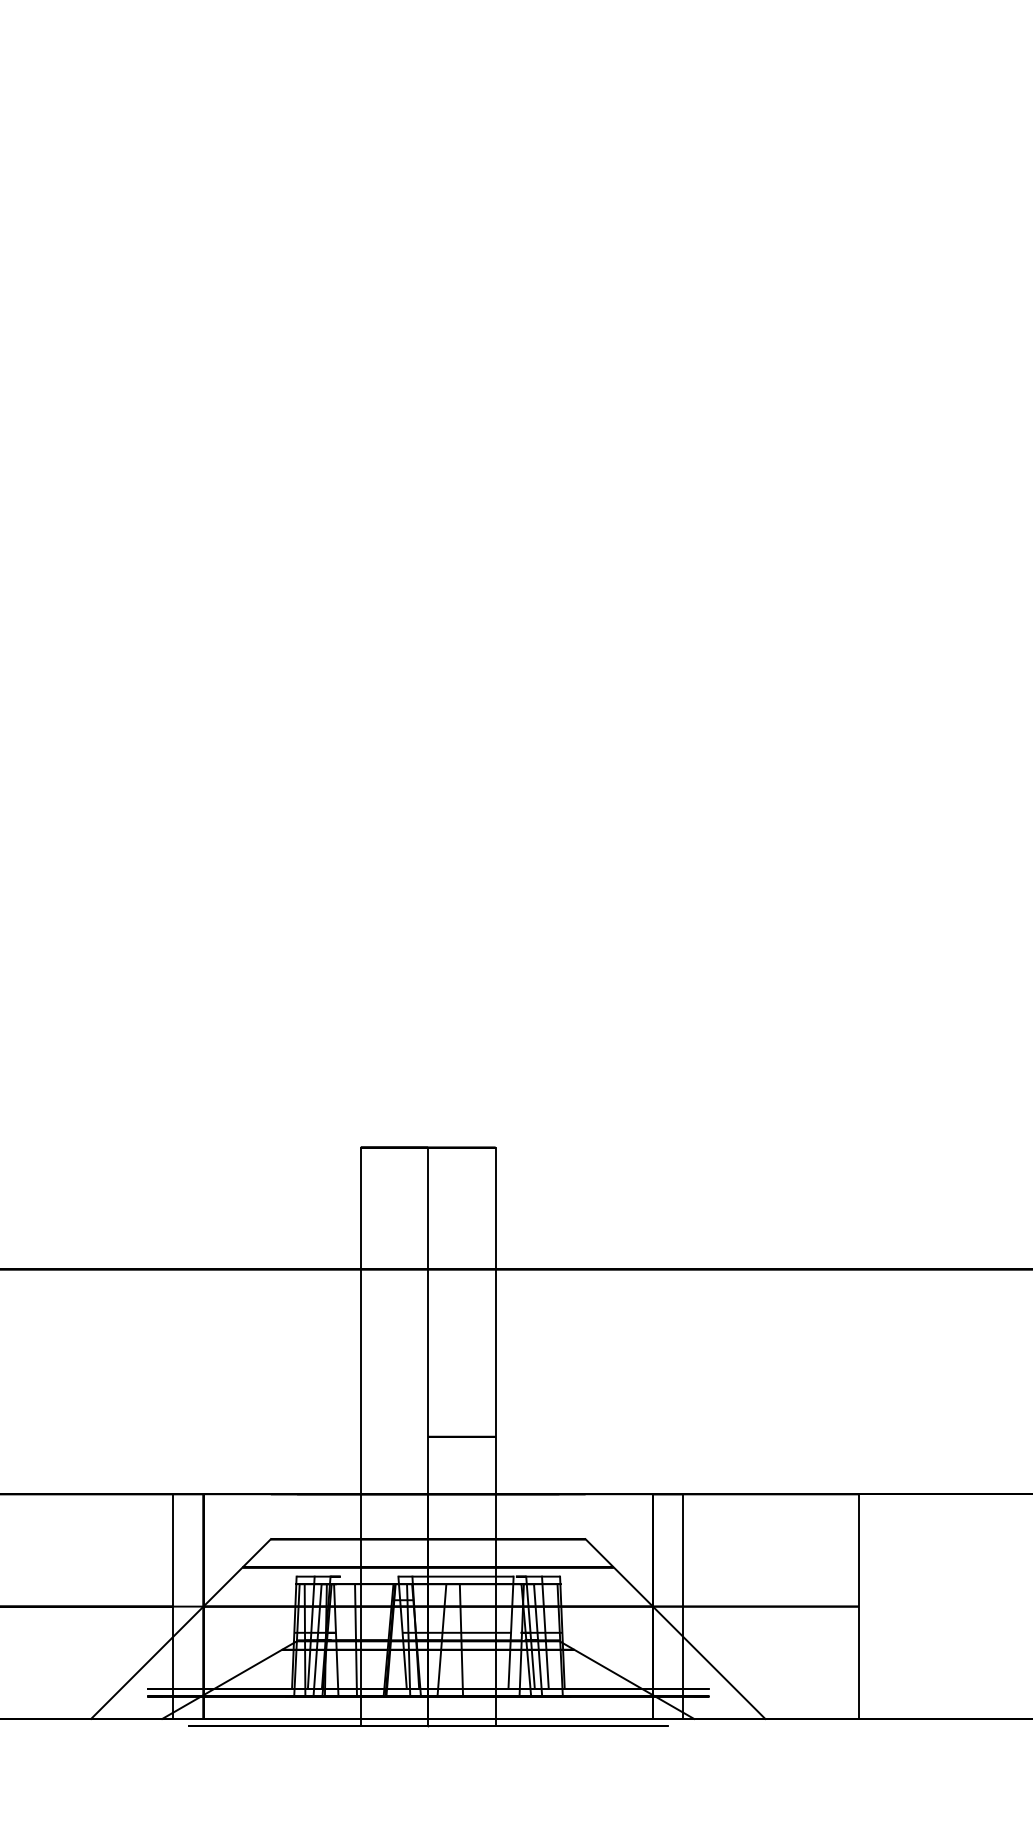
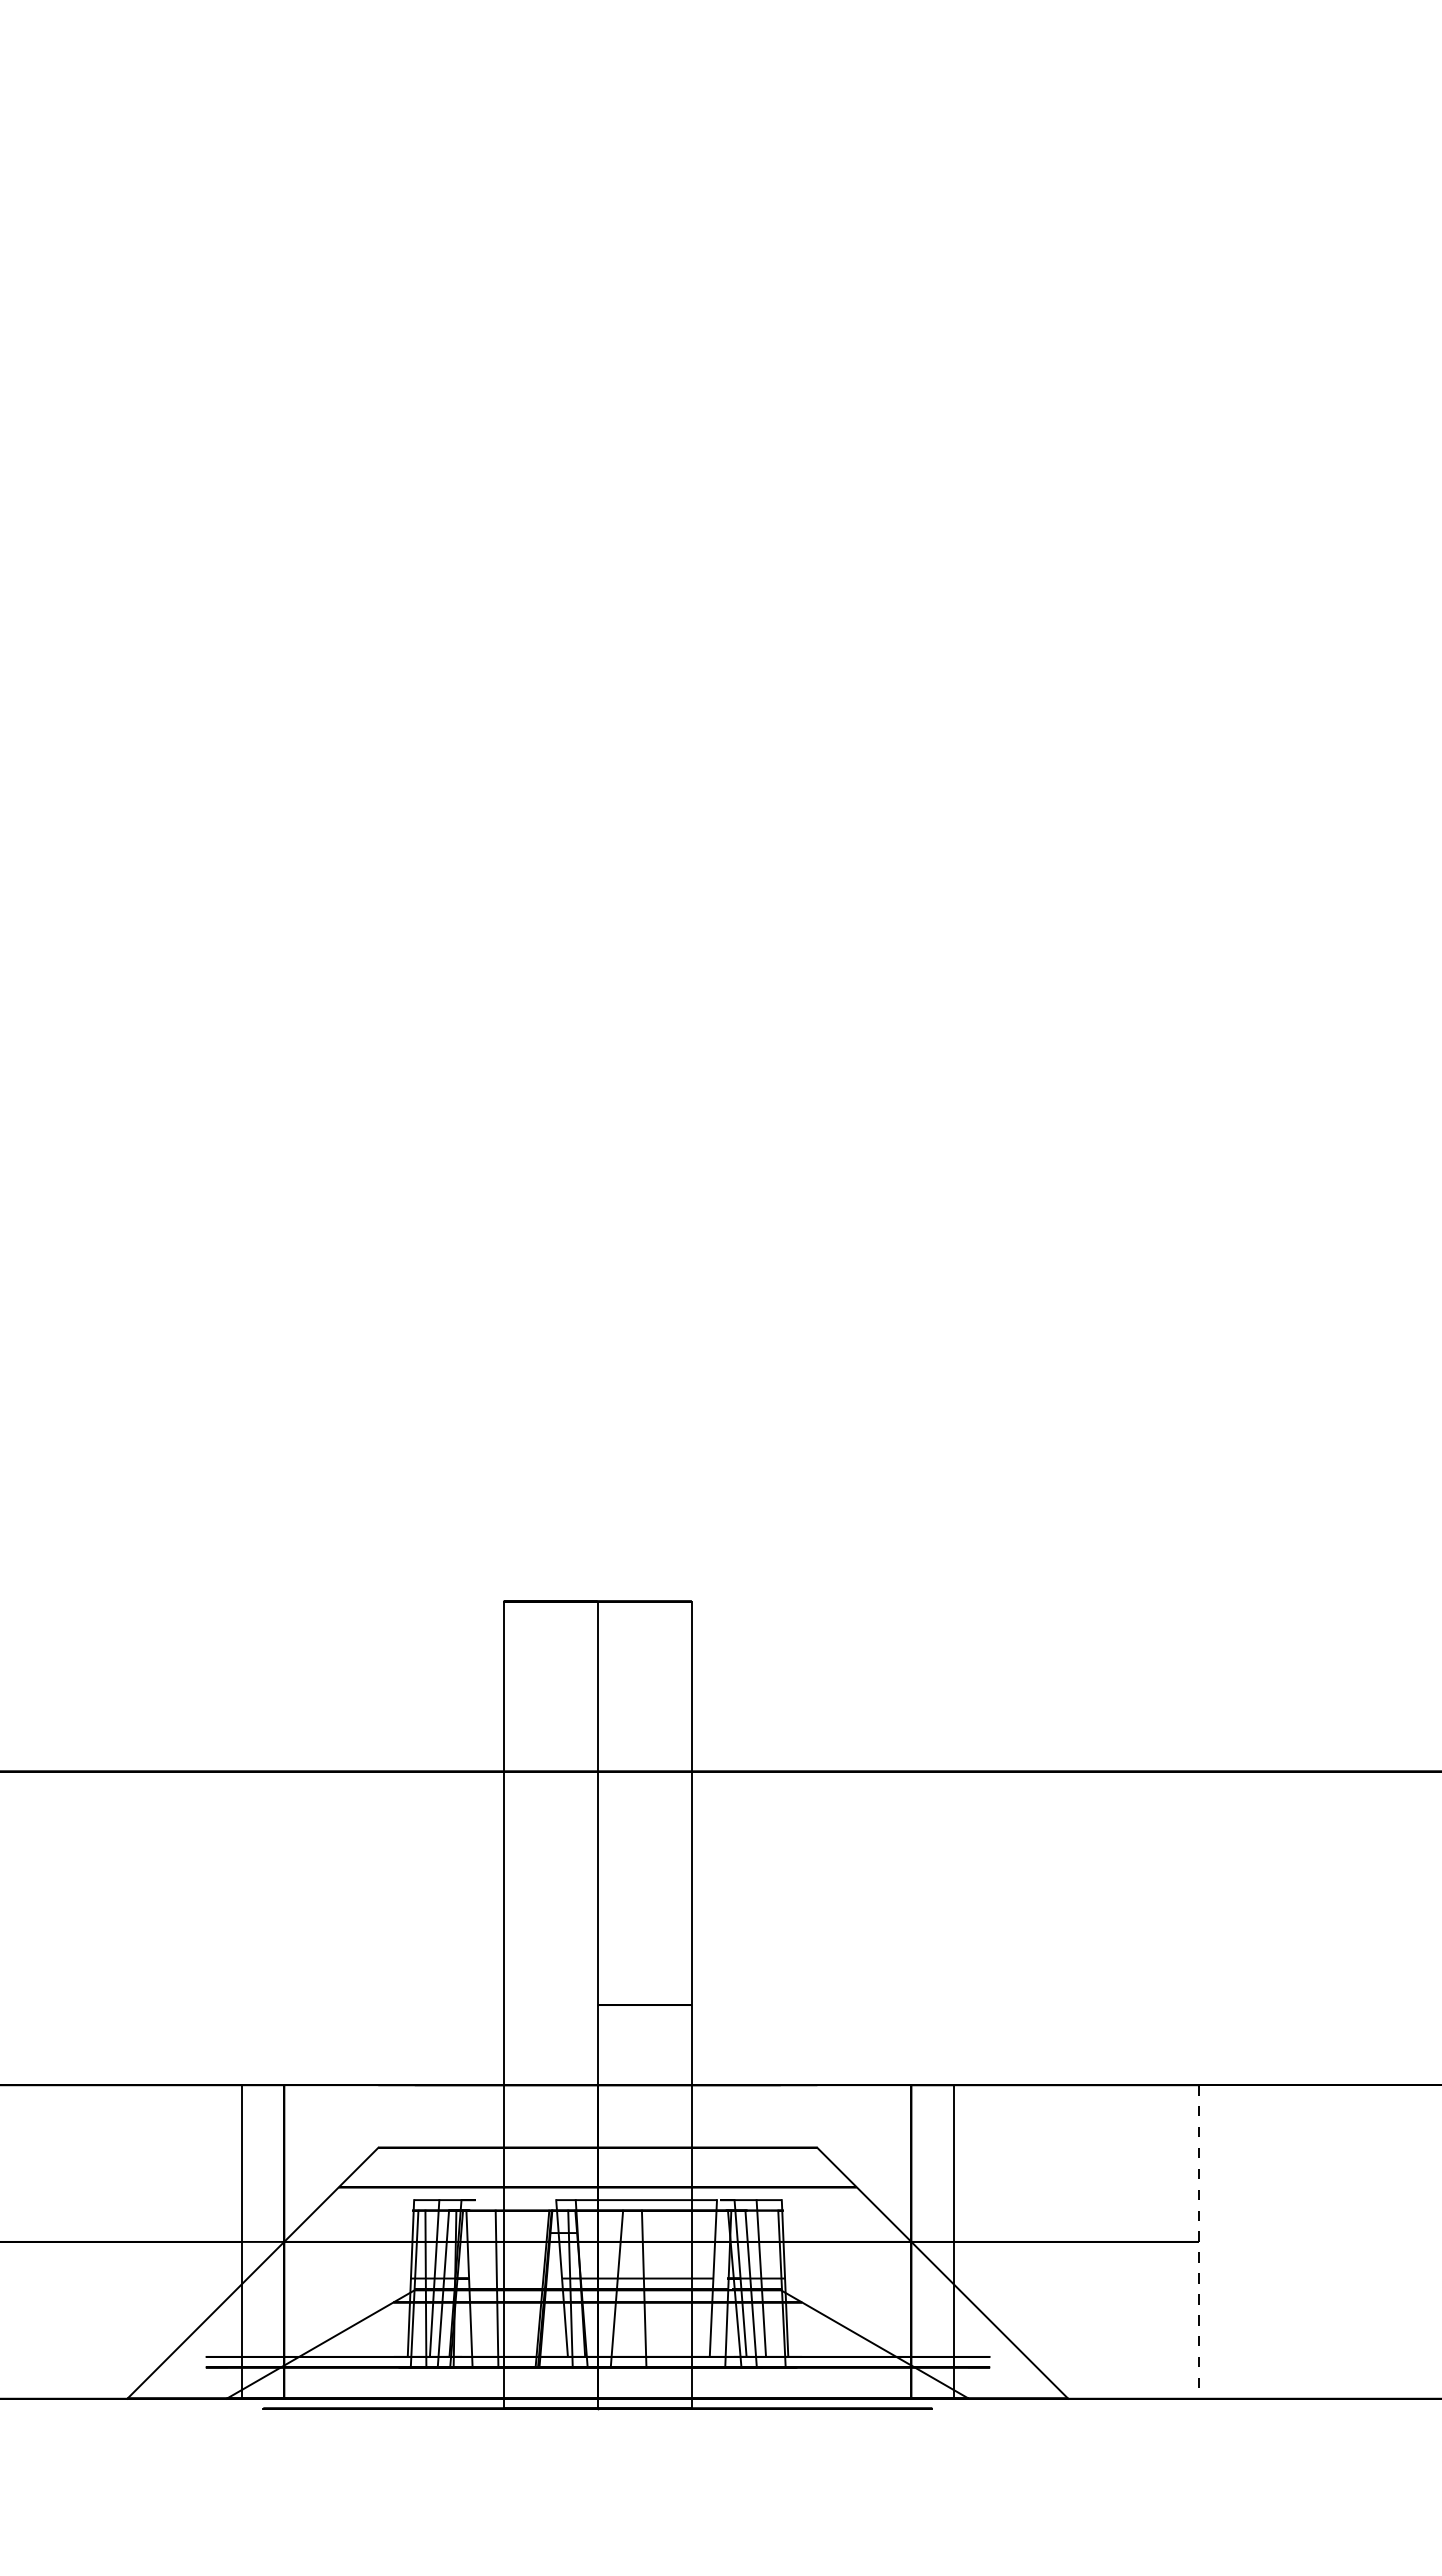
line: (858, 1606) -> (1198, 2241), solid -> dashed

